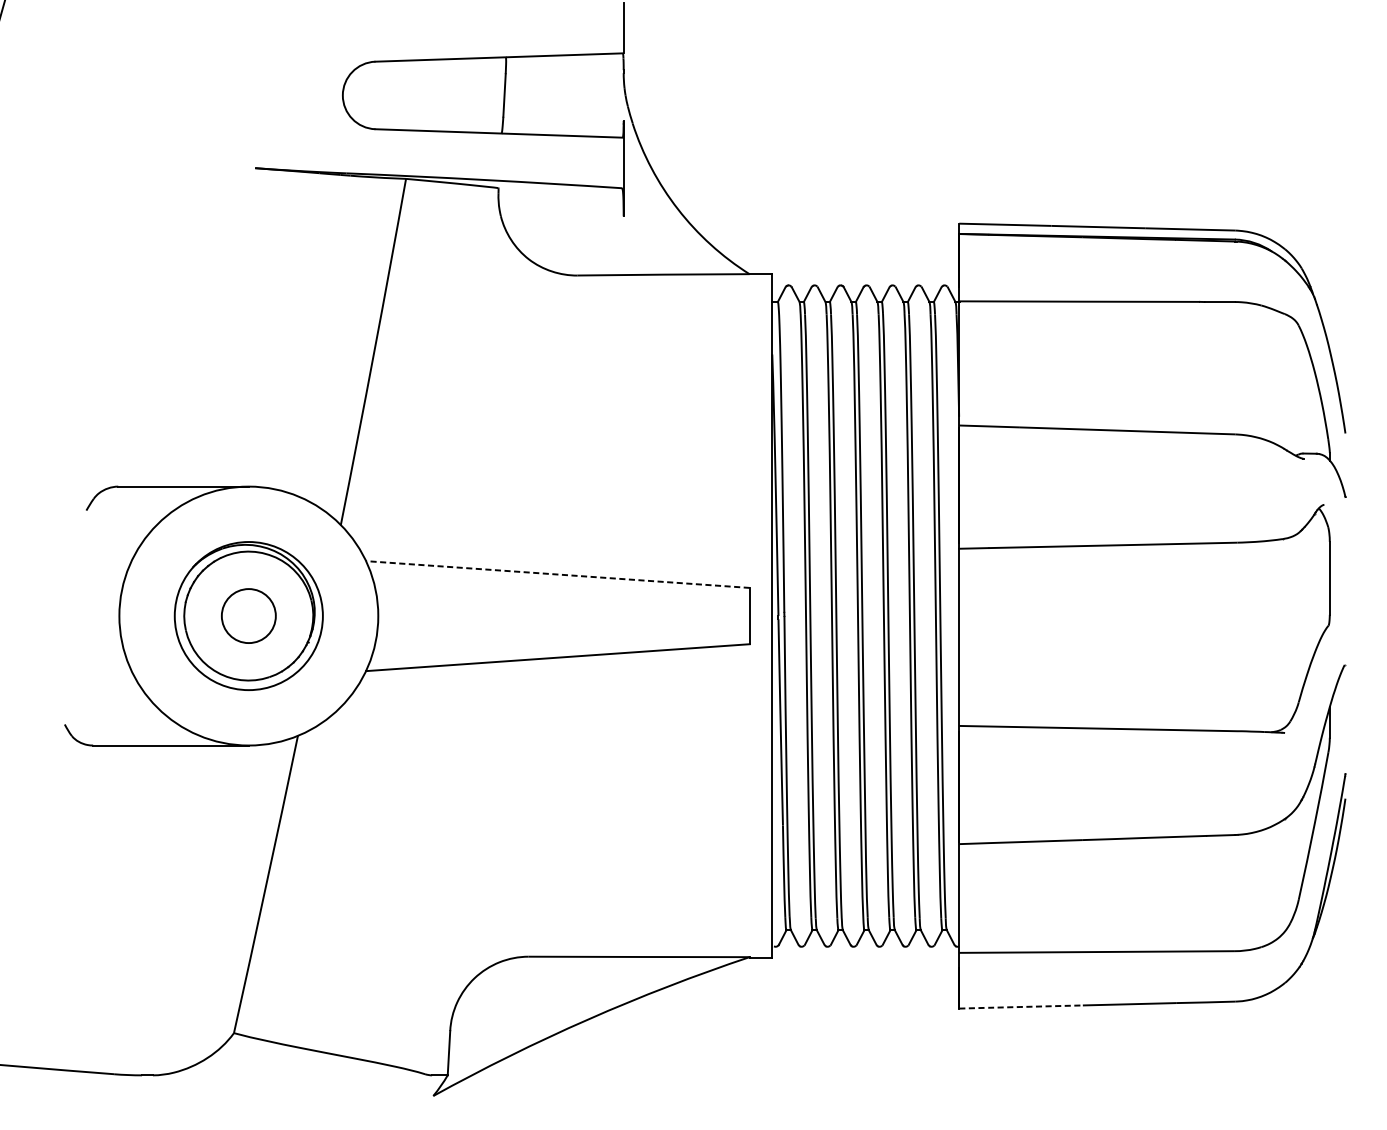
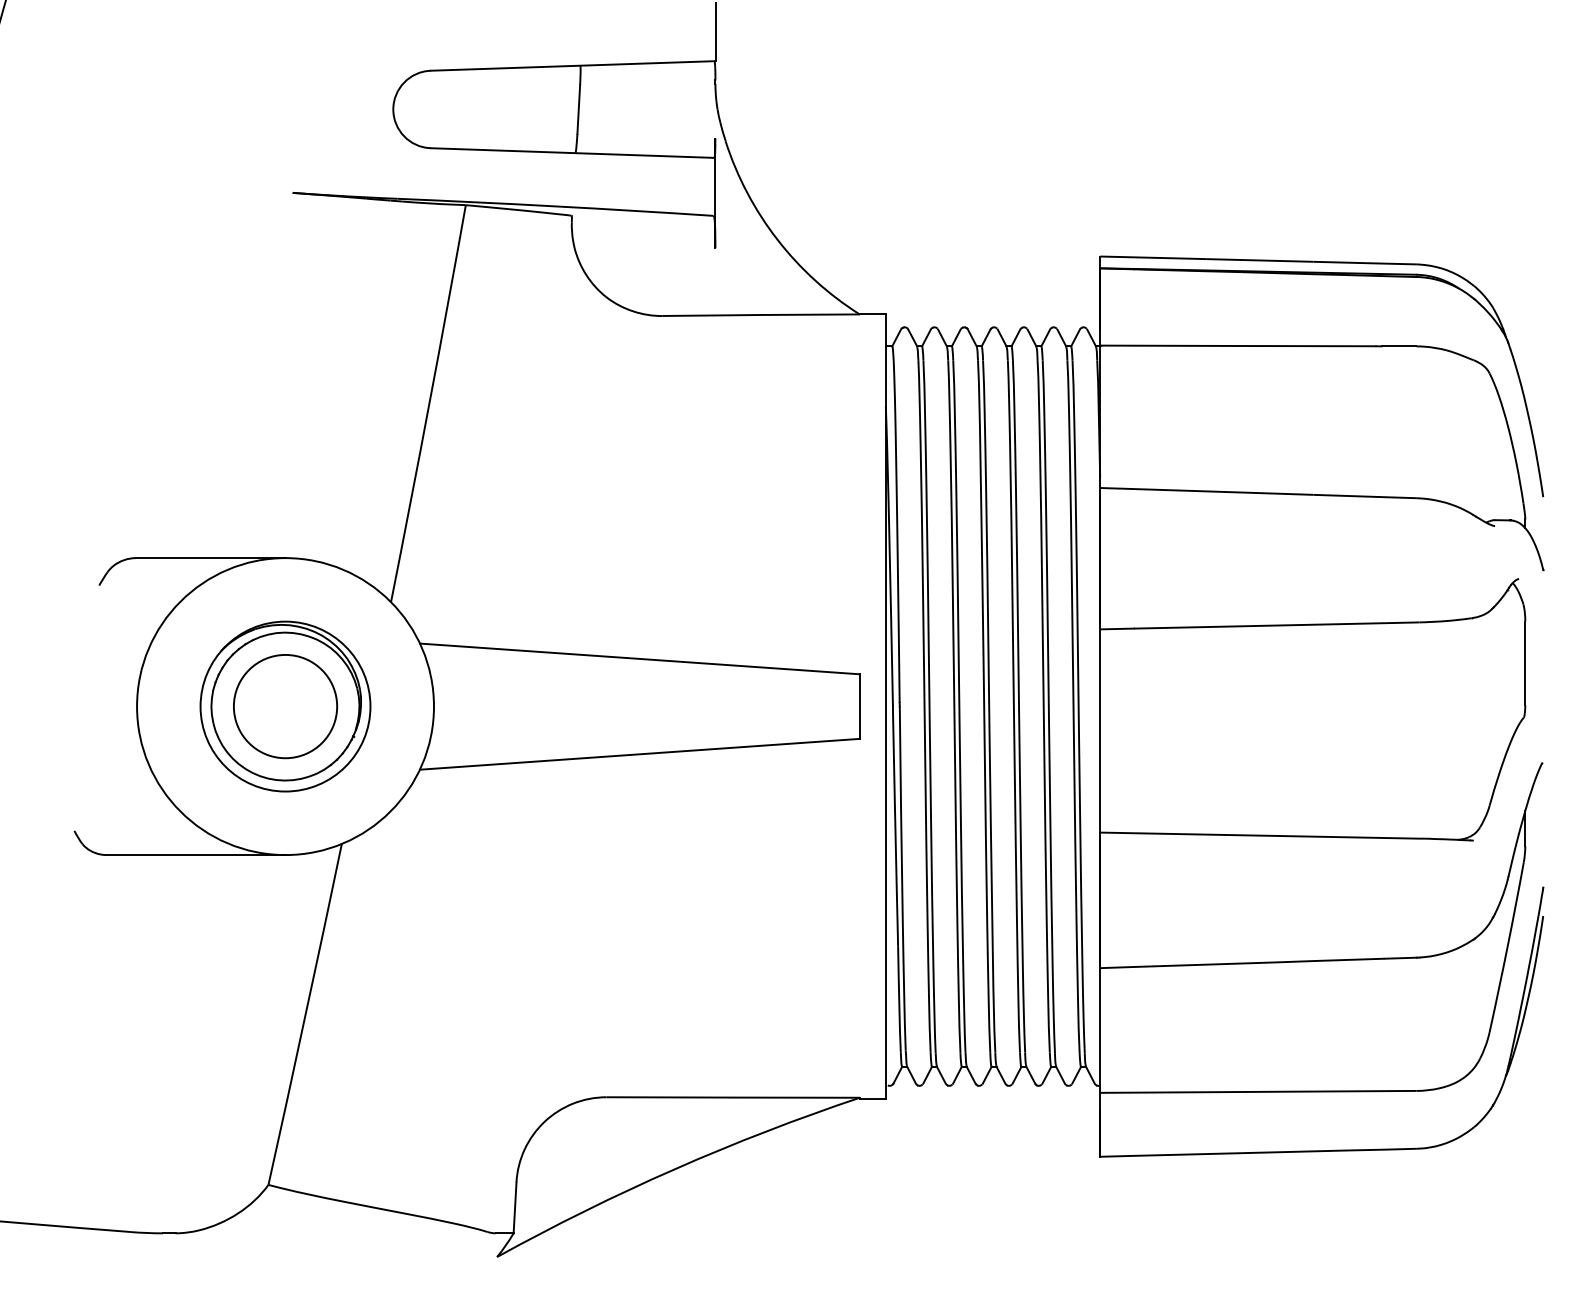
line: (557, 574) -> (639, 658), dashed -> solid
circle: (248, 616) -> (285, 706), size x1.67
line: (1020, 1006) -> (1170, 1154), dashed -> solid

